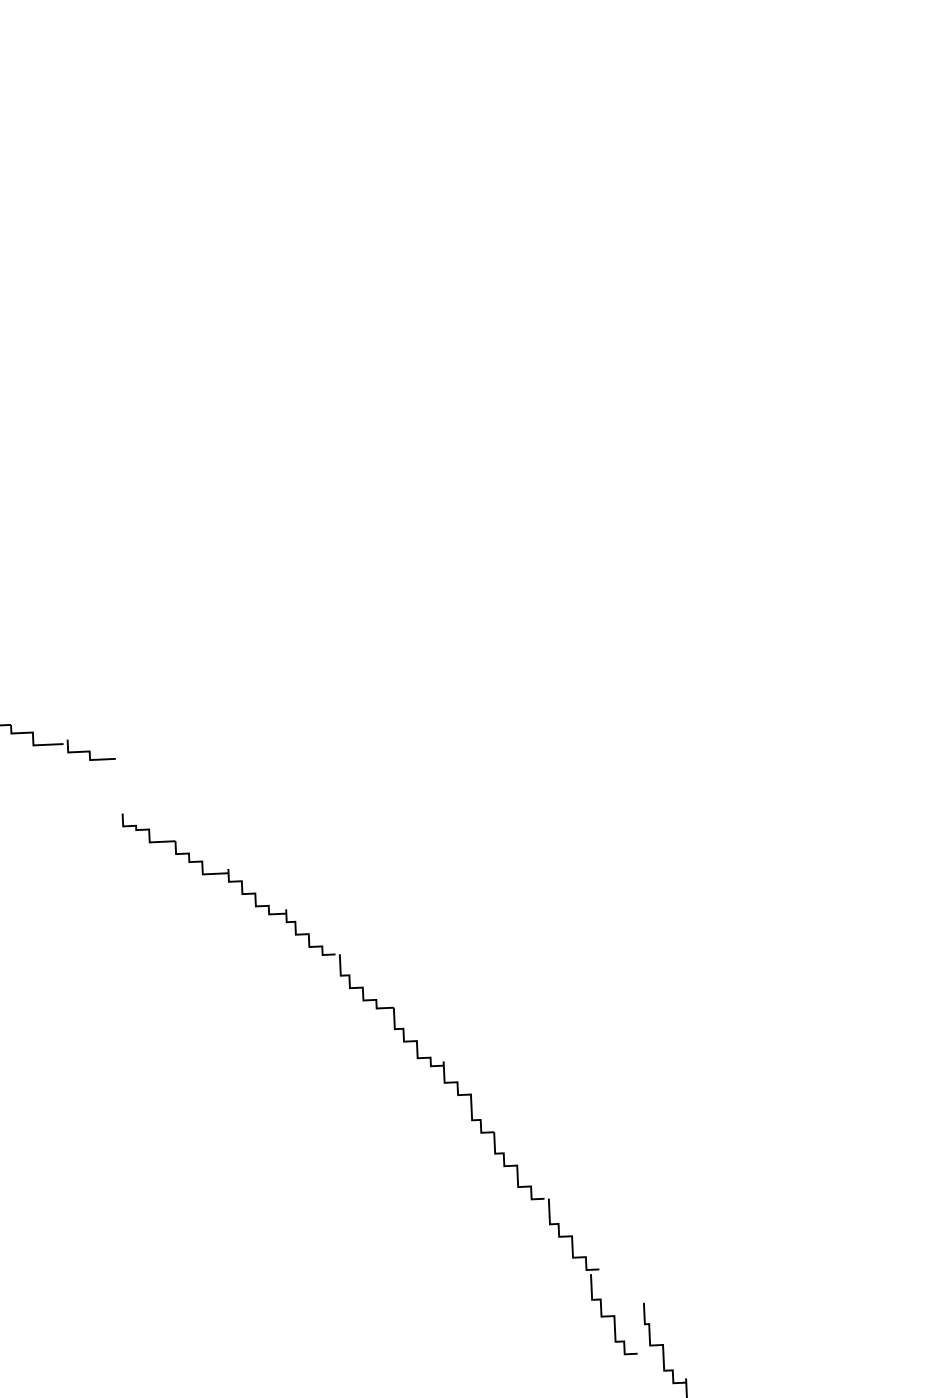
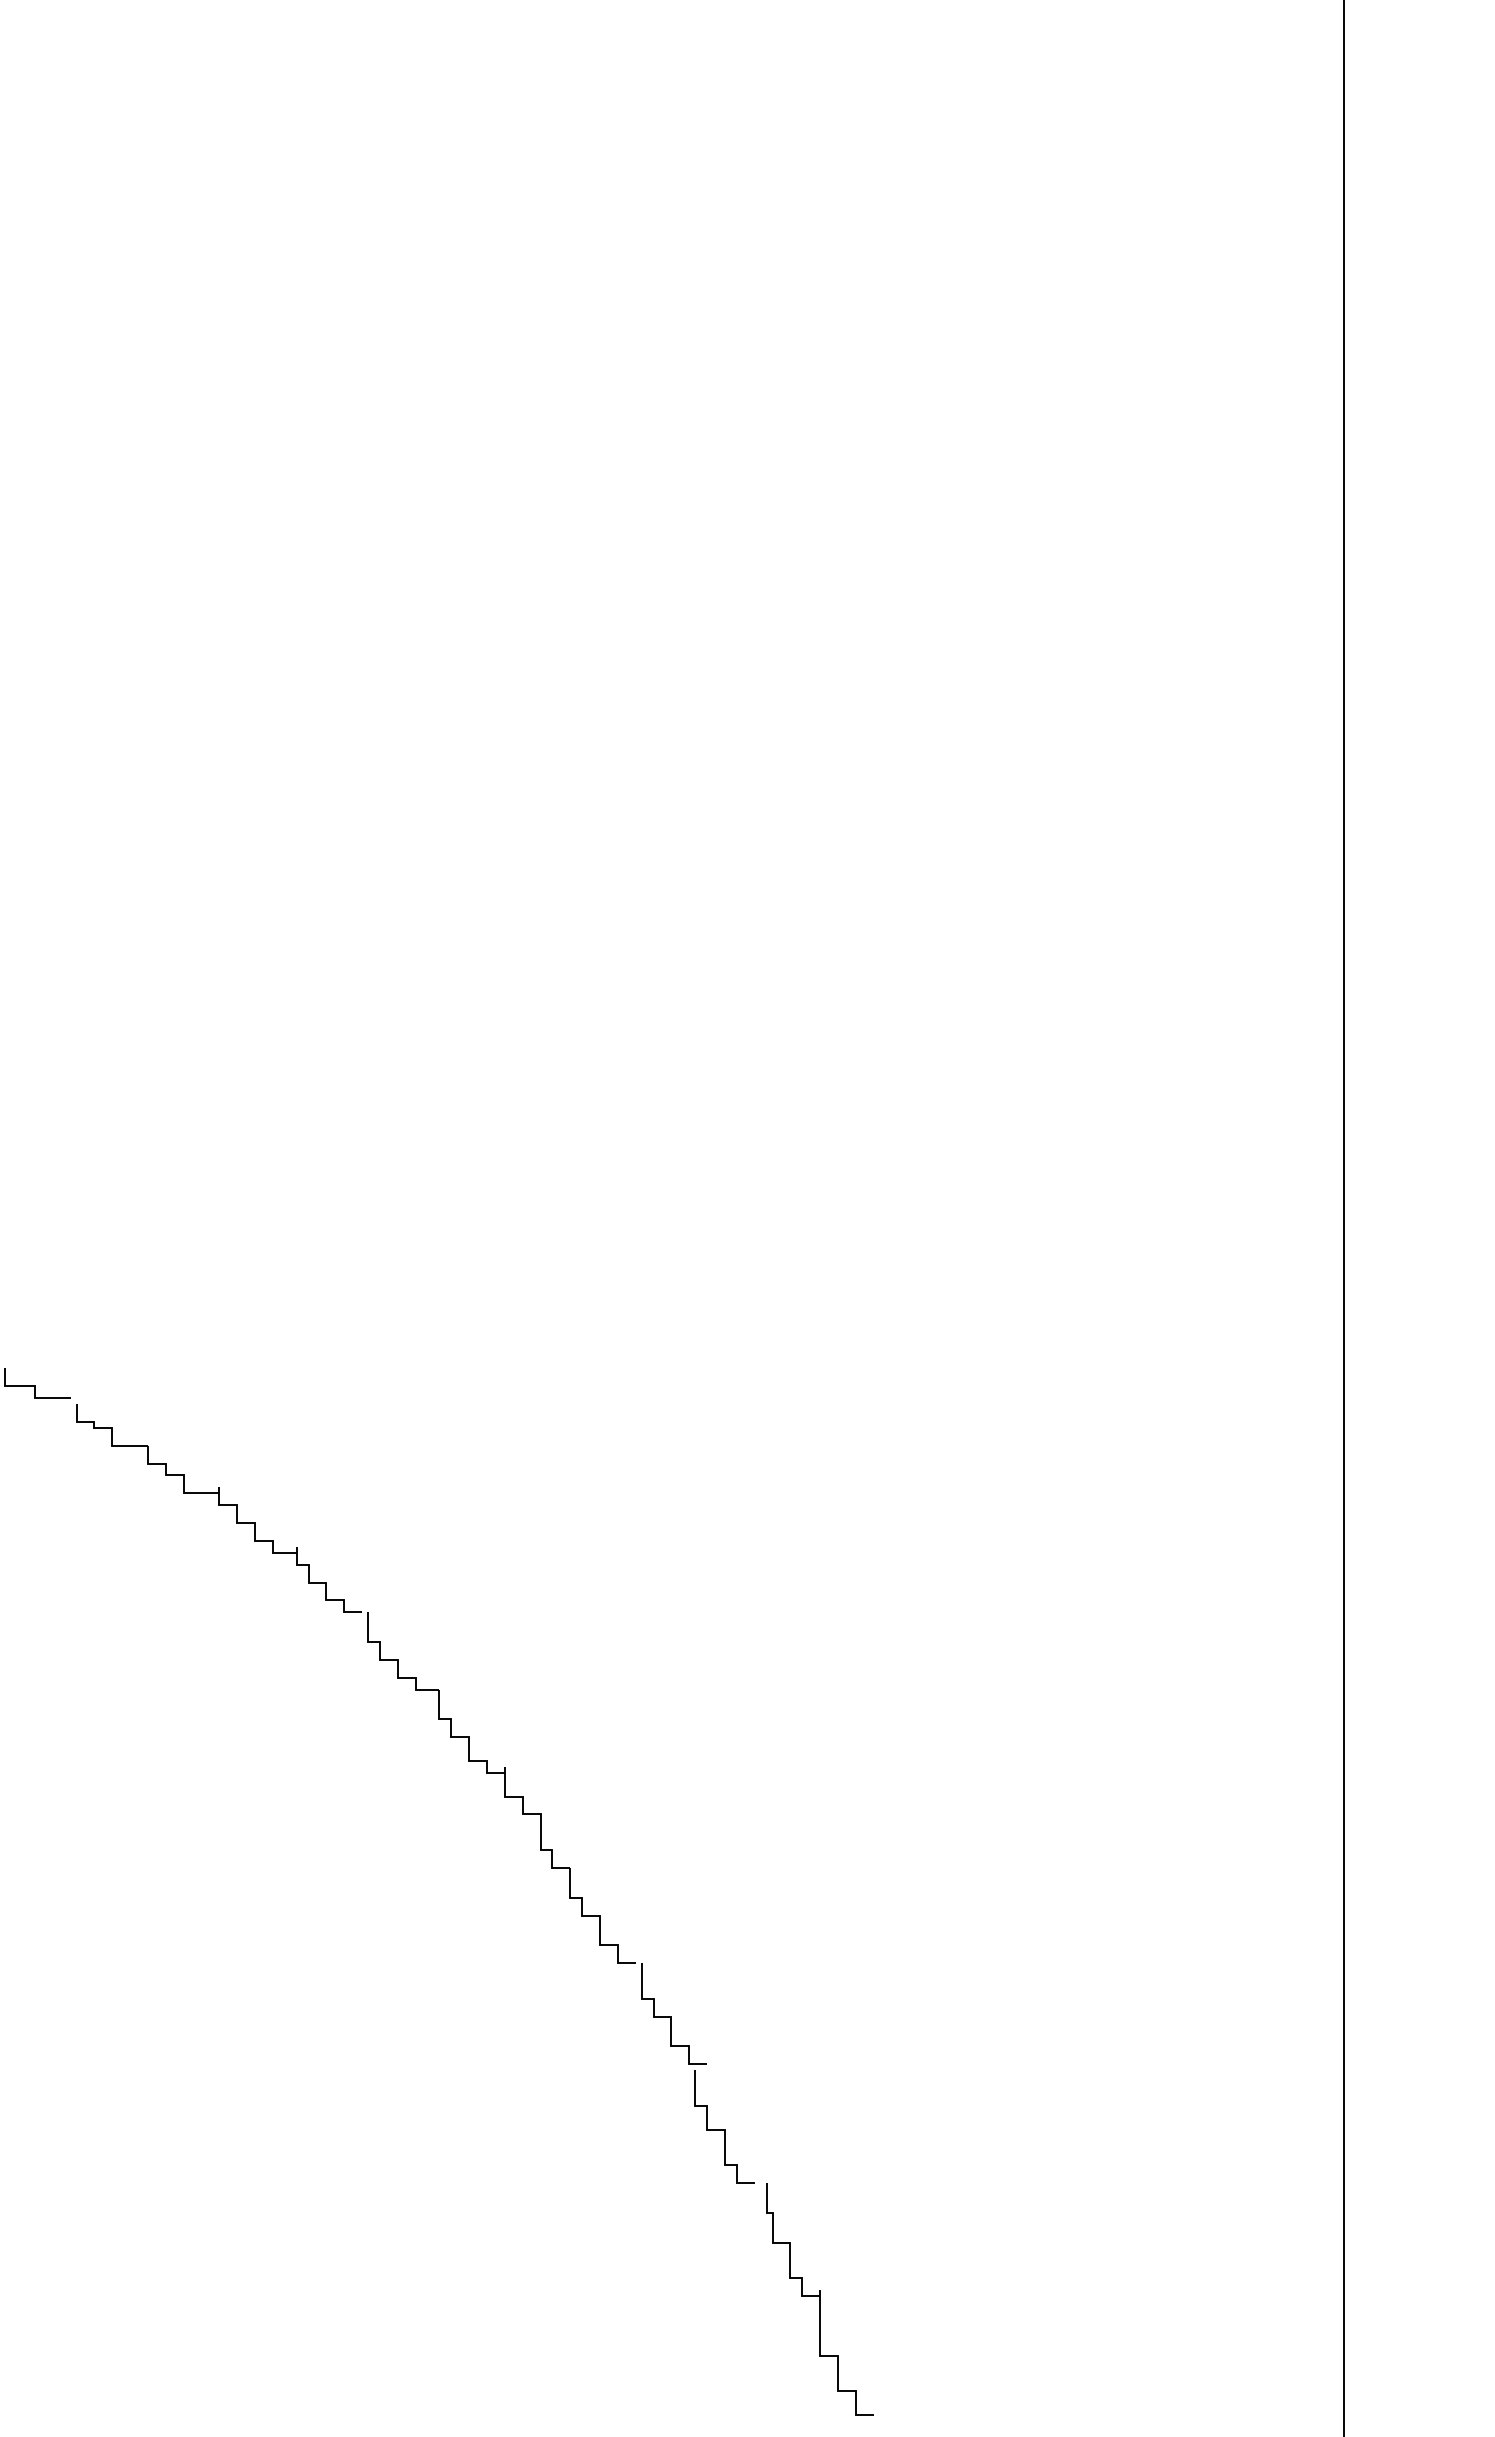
part: (417, 1058) -> (468, 1761), moved

